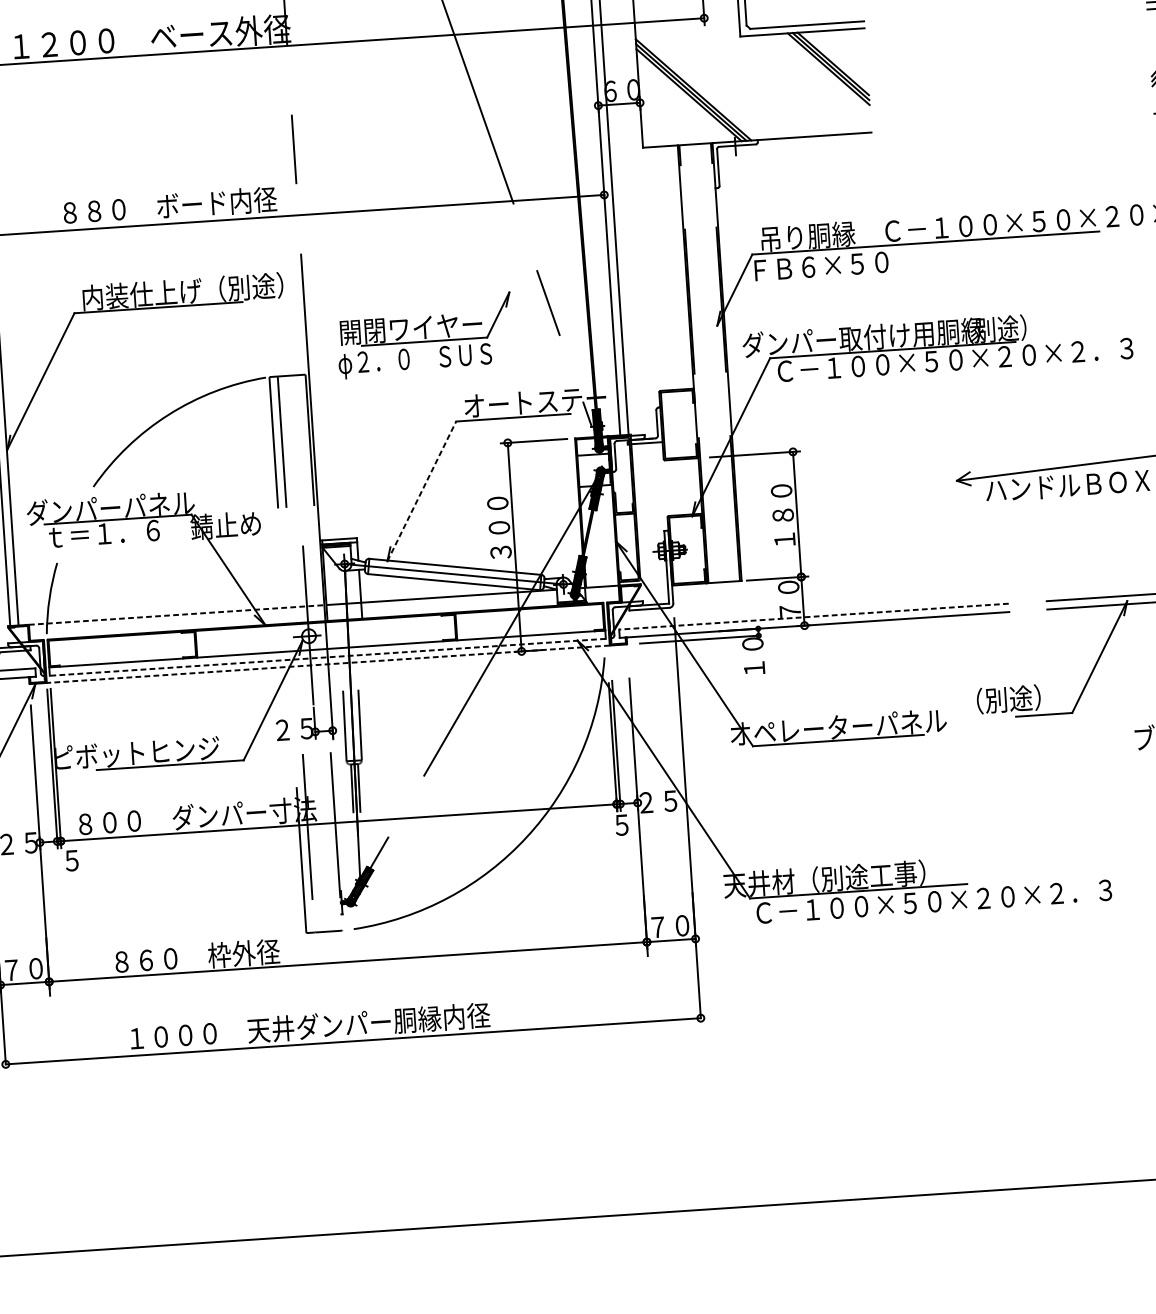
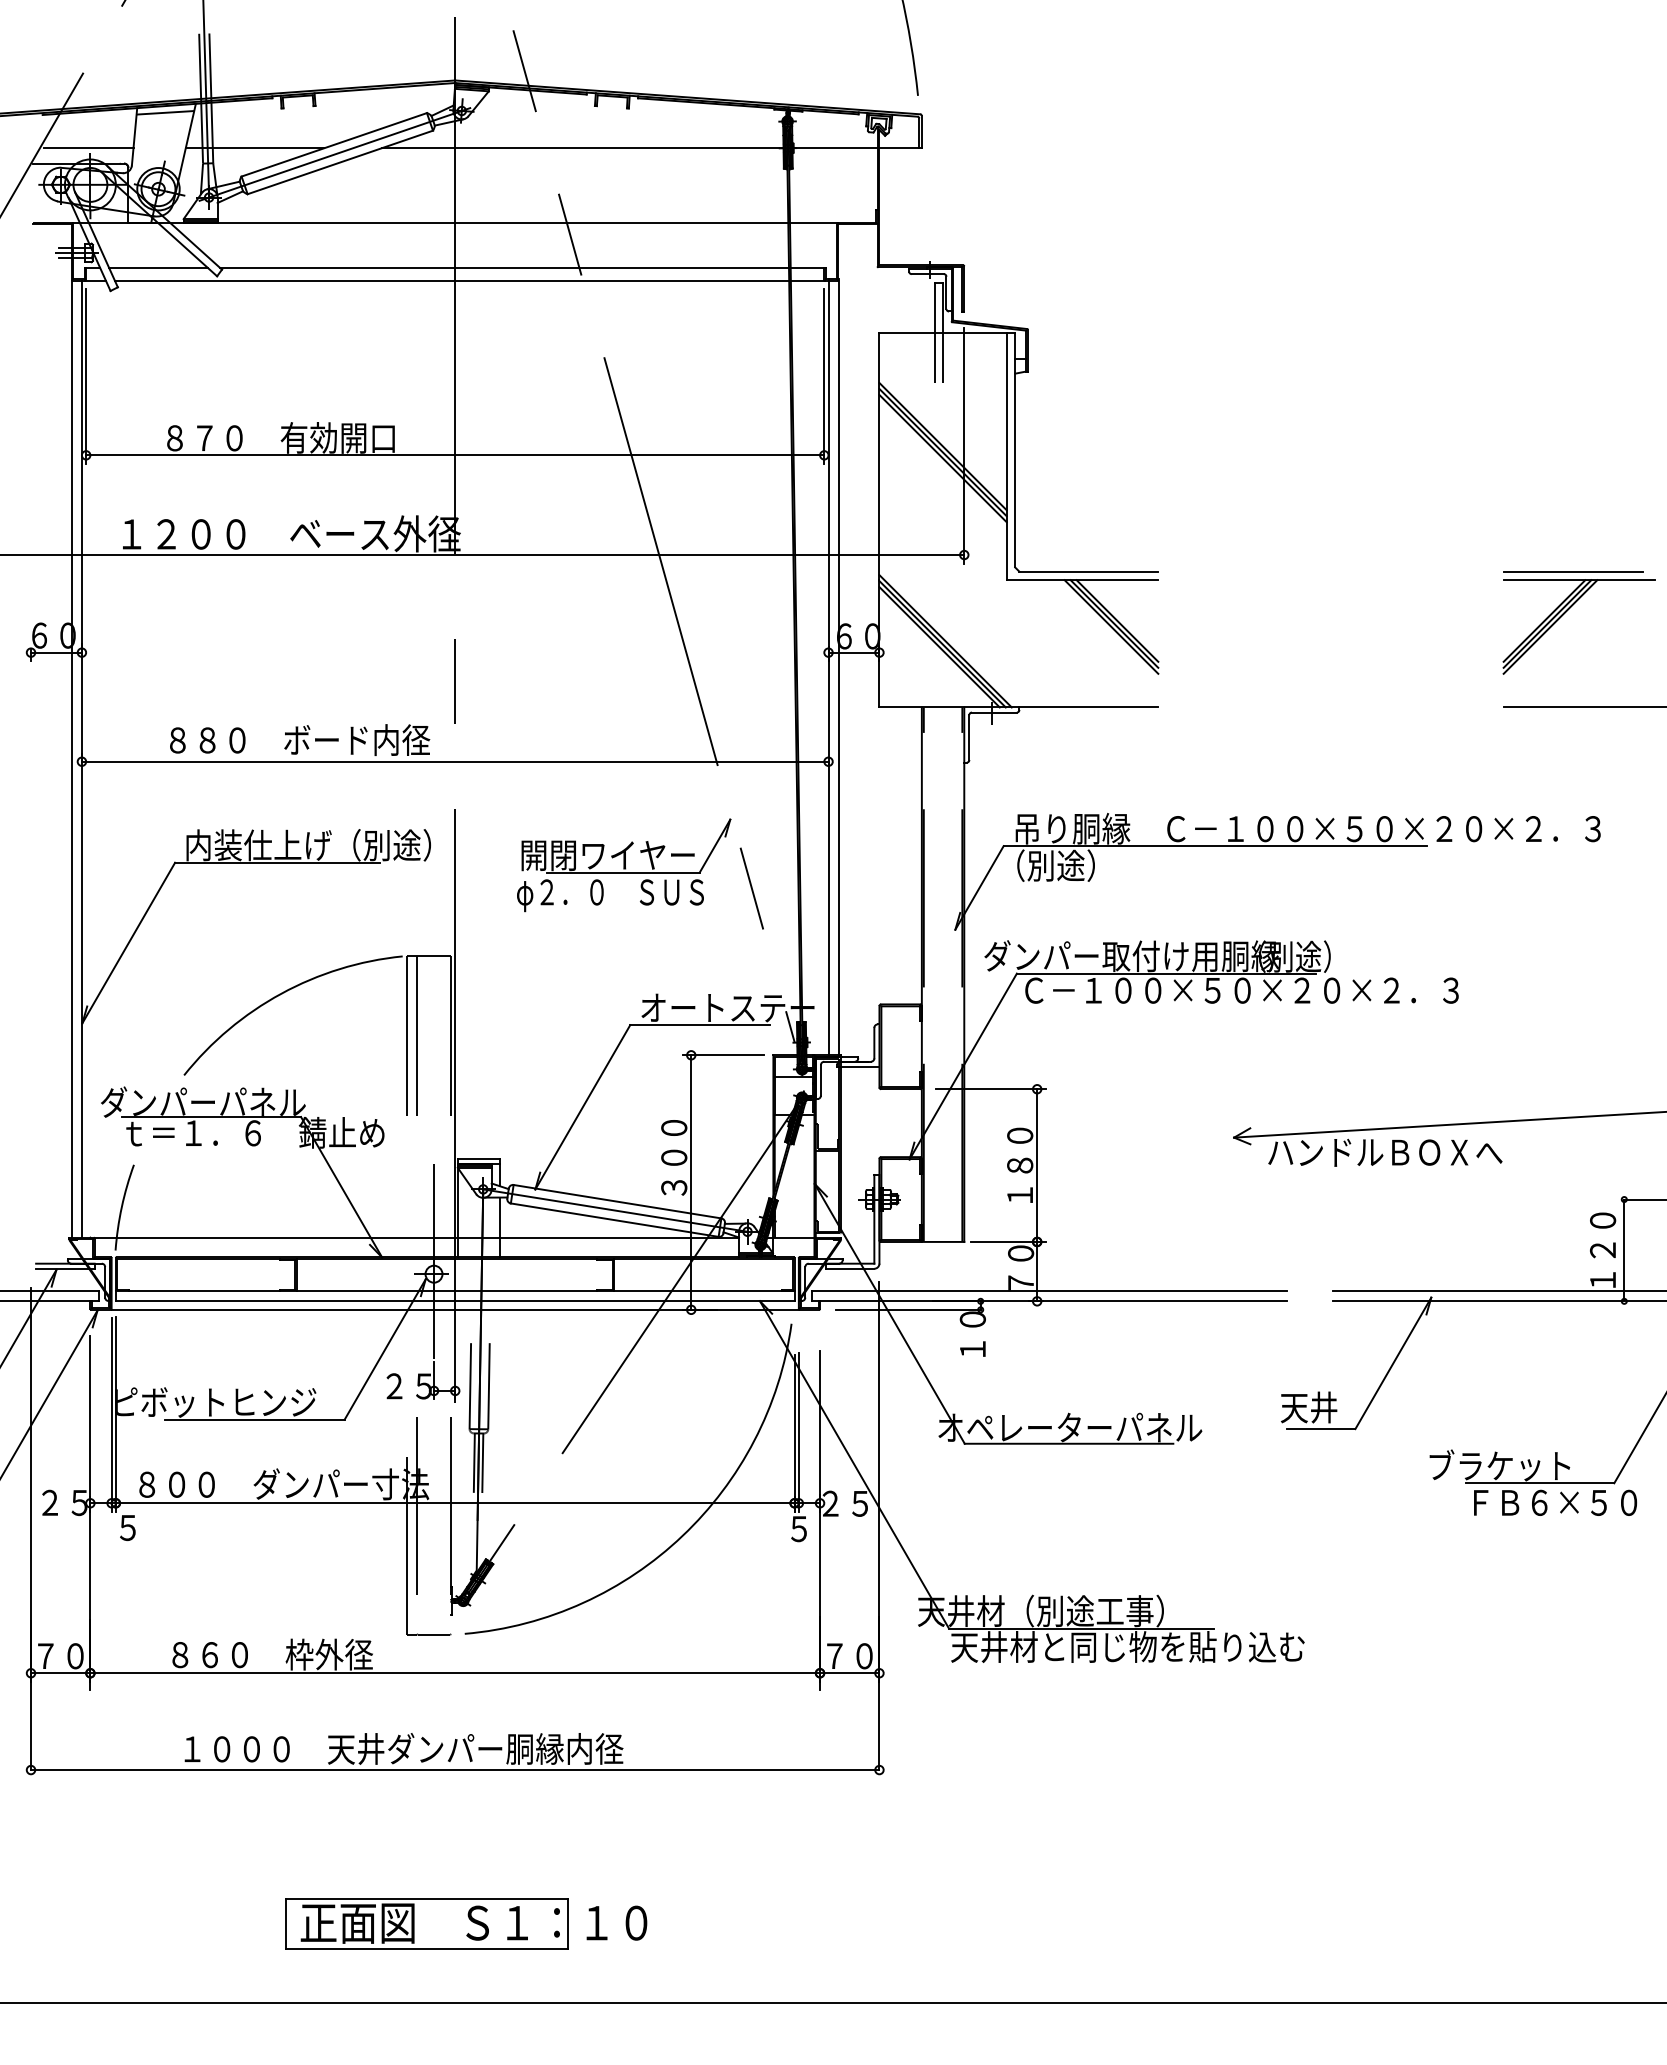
text: (821, 265) -> (1086, 865), ＦＢ６×５０ -> （別途）
part: (425, 335) -> (624, 865), moved
line: (421, 491) -> (582, 1107), dashed -> solid
line: (177, 614) -> (276, 1237), dashed -> solid
line: (814, 616) -> (1049, 1291), dashed -> solid
line: (327, 657) -> (454, 1301), dashed -> solid
line: (328, 663) -> (455, 1309), dashed -> solid
text: (1016, 698) -> (1288, 1407), （別途） -> 天井
text: (932, 901) -> (1170, 1646), Ｃ－１００×５０×２０×２．３ -> 天井材と同じ物を貼り込む
part: (370, 1166) -> (466, 1923), added

